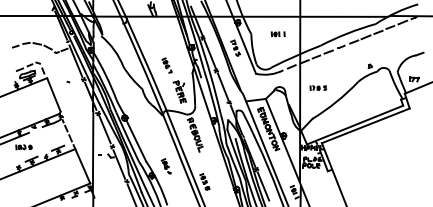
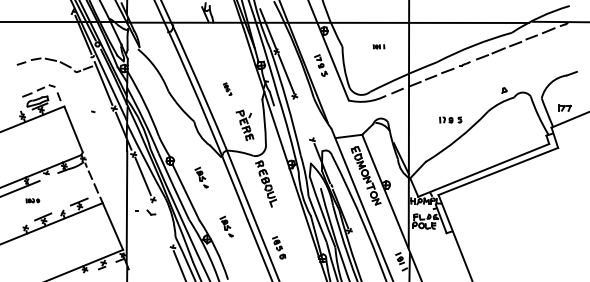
part: (277, 34) -> (378, 46), size x0.6
part: (166, 64) -> (227, 88), size x0.6
line: (222, 86) -> (303, 118), removed
part: (318, 87) -> (450, 119), moved
part: (147, 130) -> (201, 177), added
part: (23, 147) -> (32, 200), size x0.6
line: (119, 164) -> (162, 223), removed
line: (263, 186) -> (358, 253), removed

